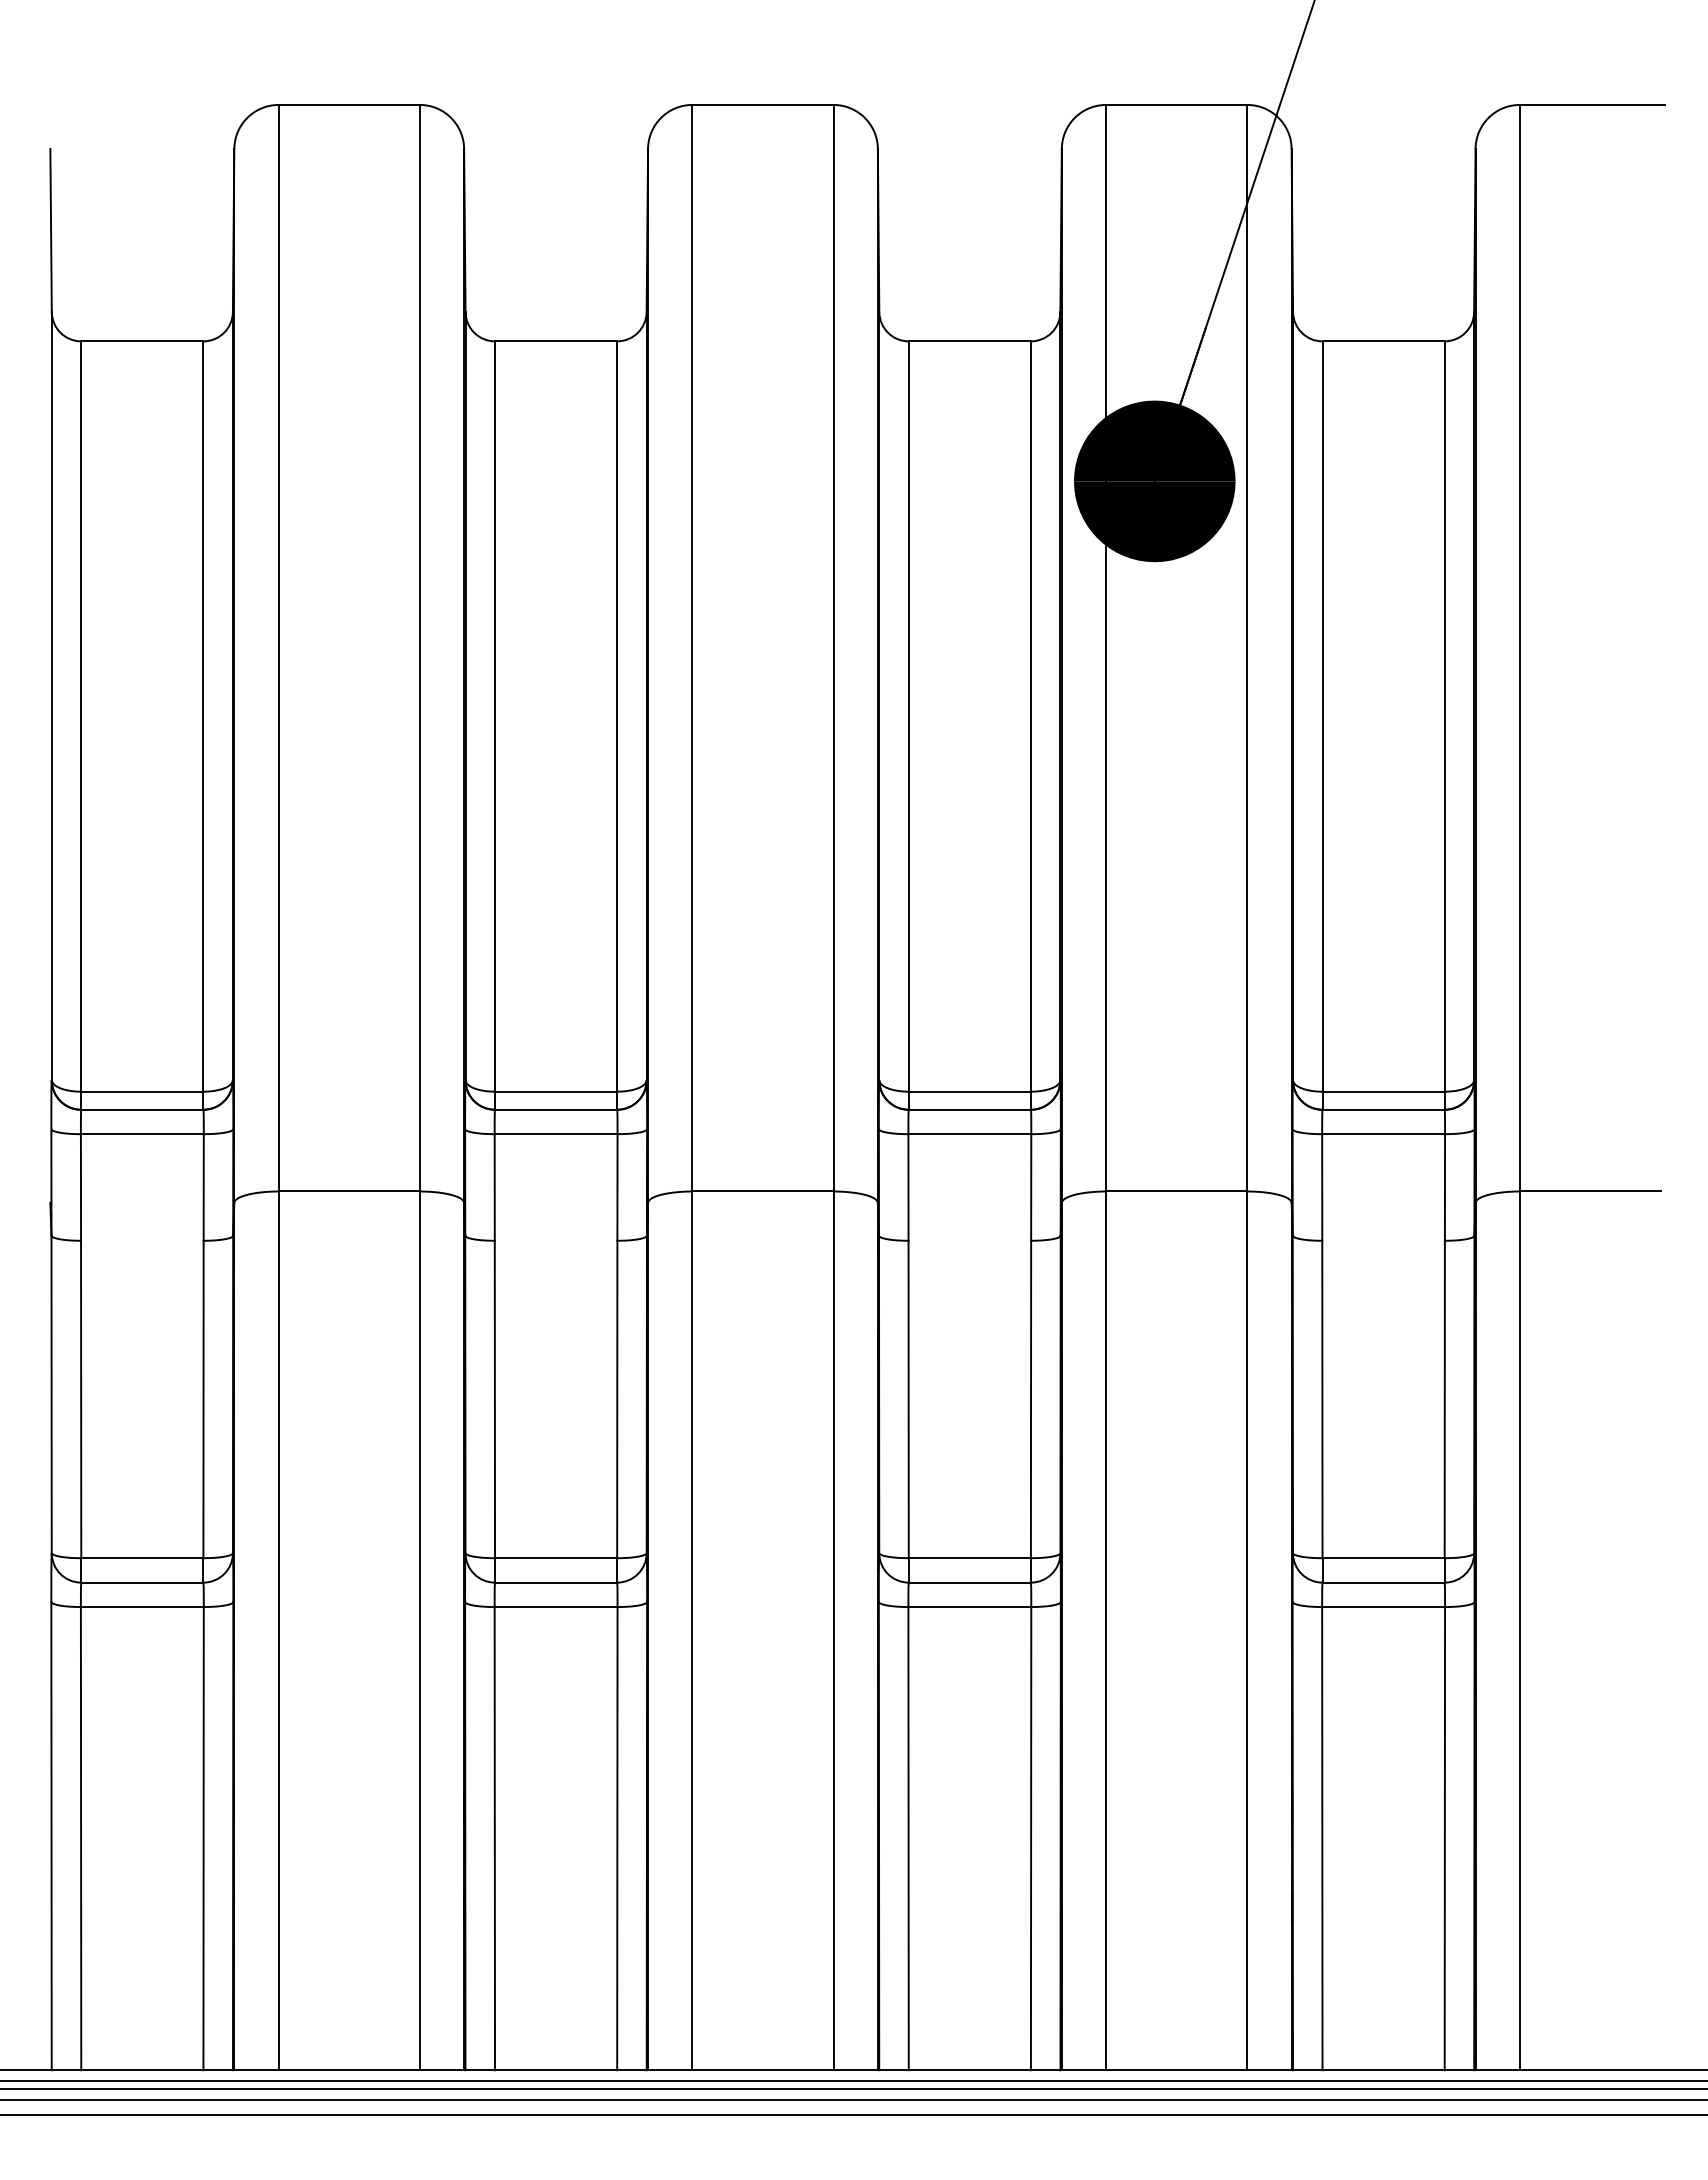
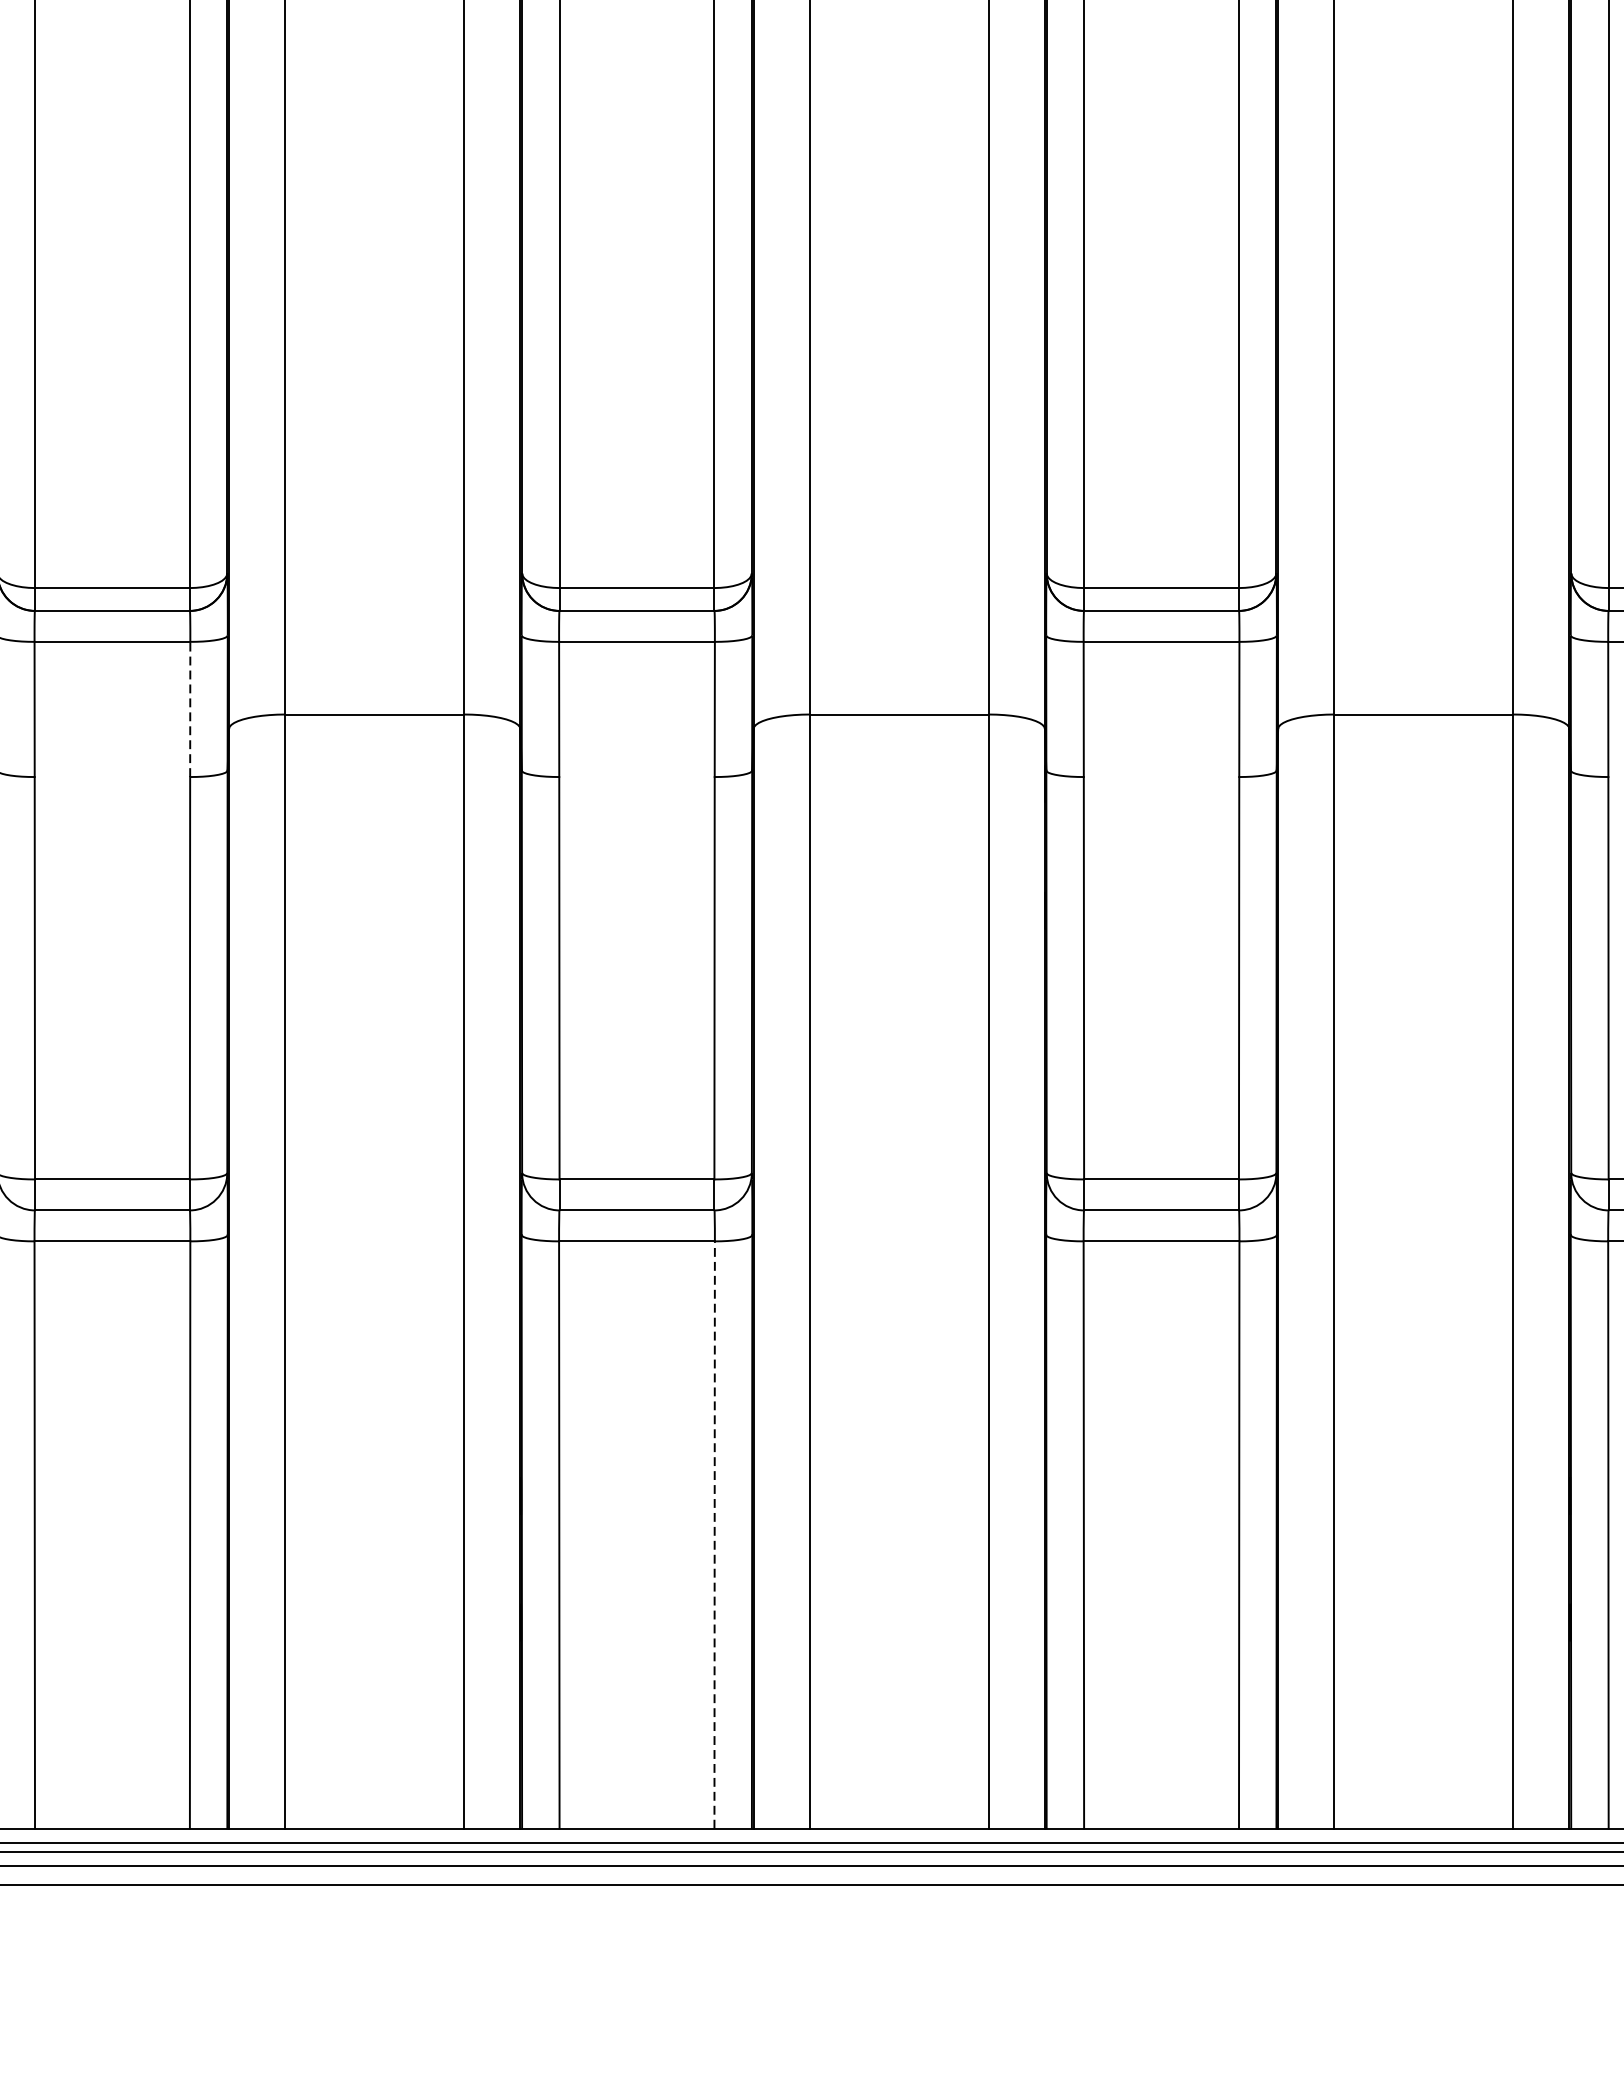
line: (203, 1186) -> (189, 708), solid -> dashed
line: (617, 1838) -> (714, 1534), solid -> dashed

